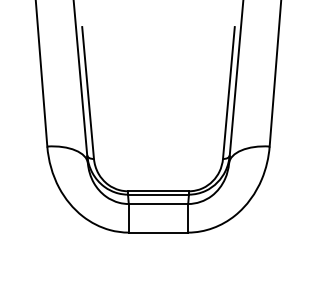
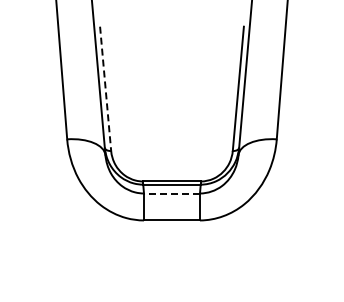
line: (87, 93) -> (105, 89), solid -> dashed
line: (159, 204) -> (172, 193), solid -> dashed

